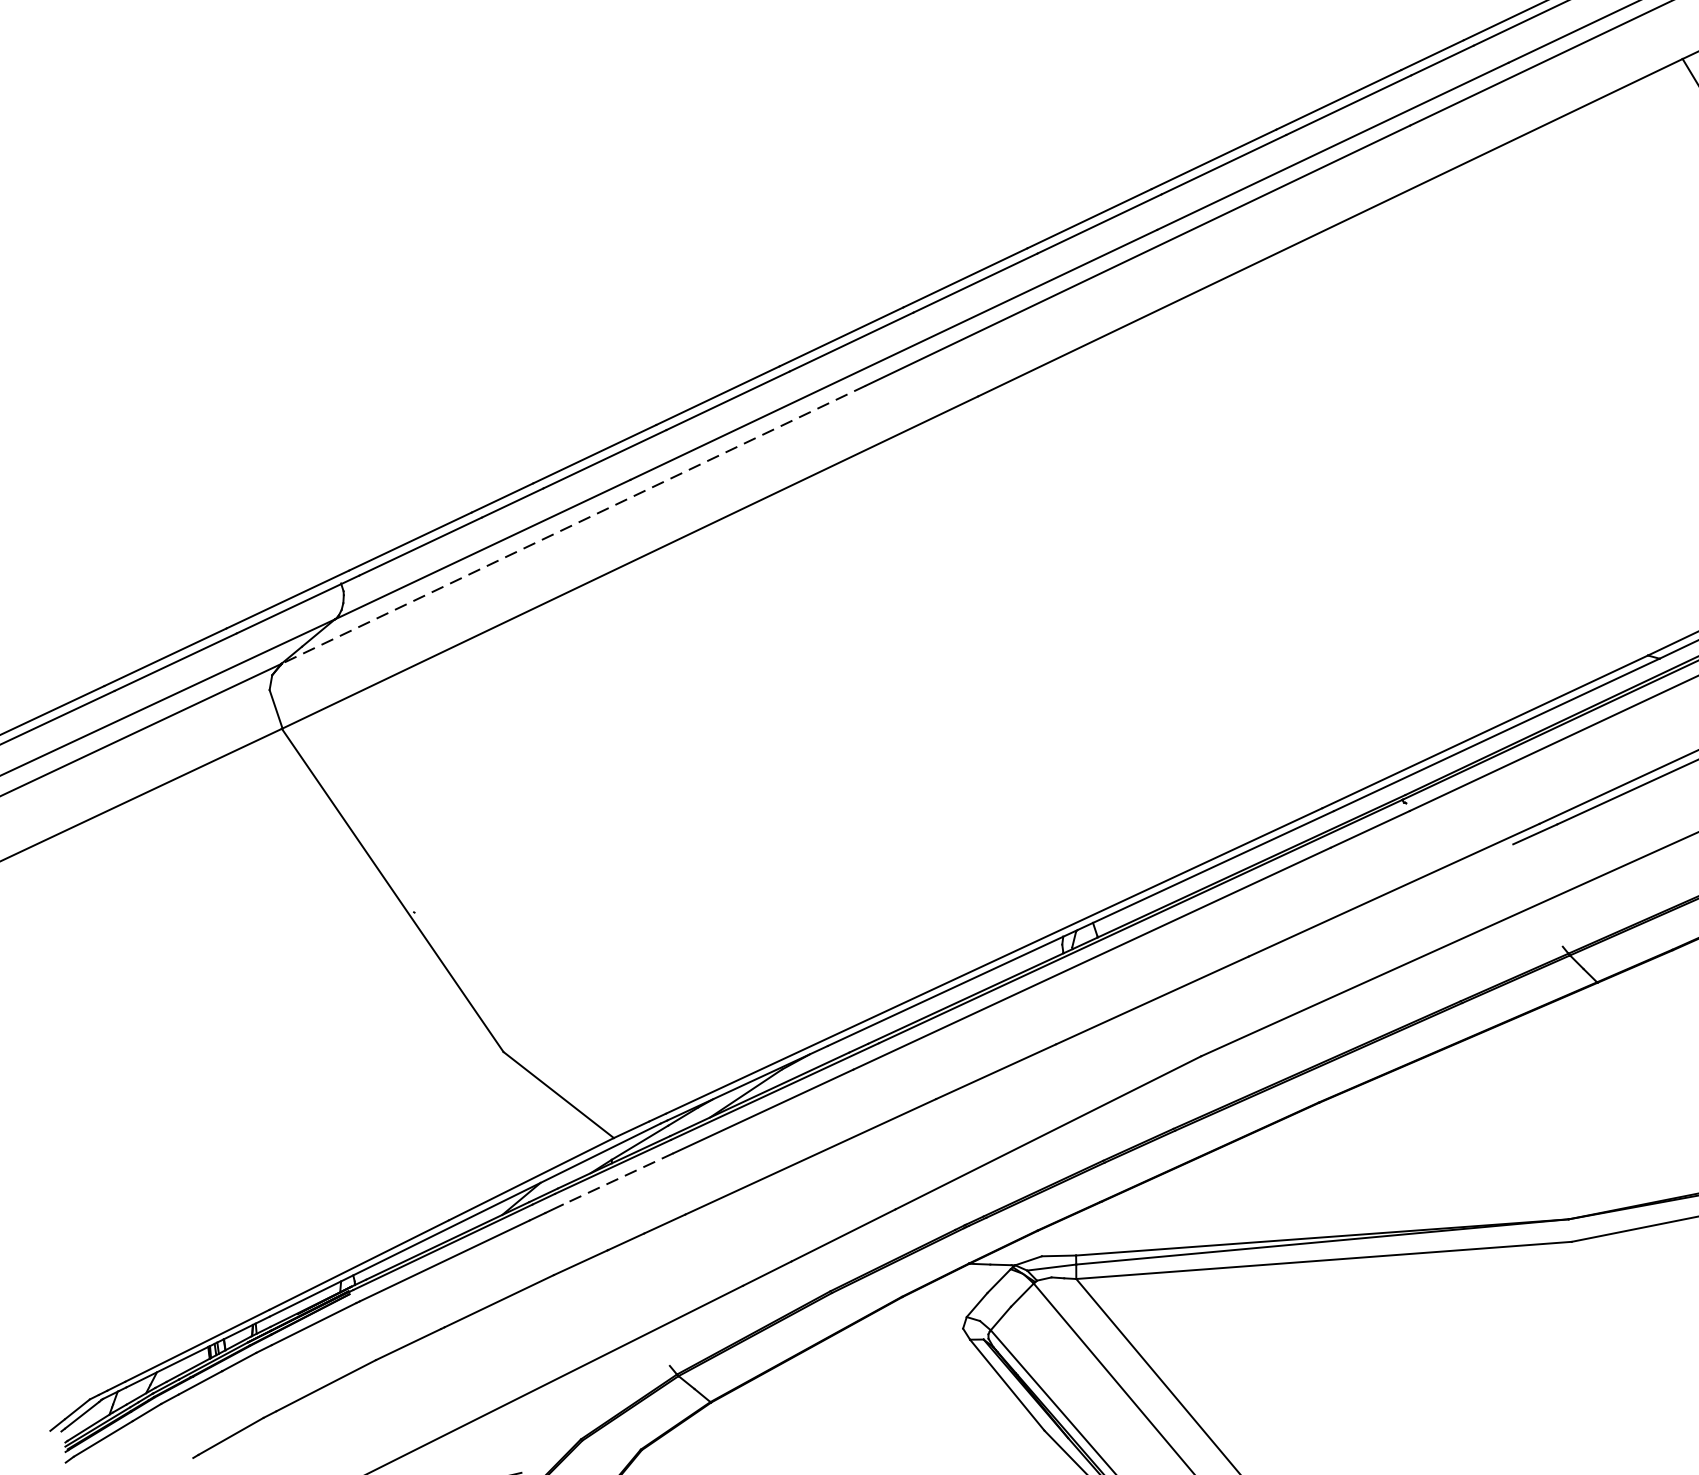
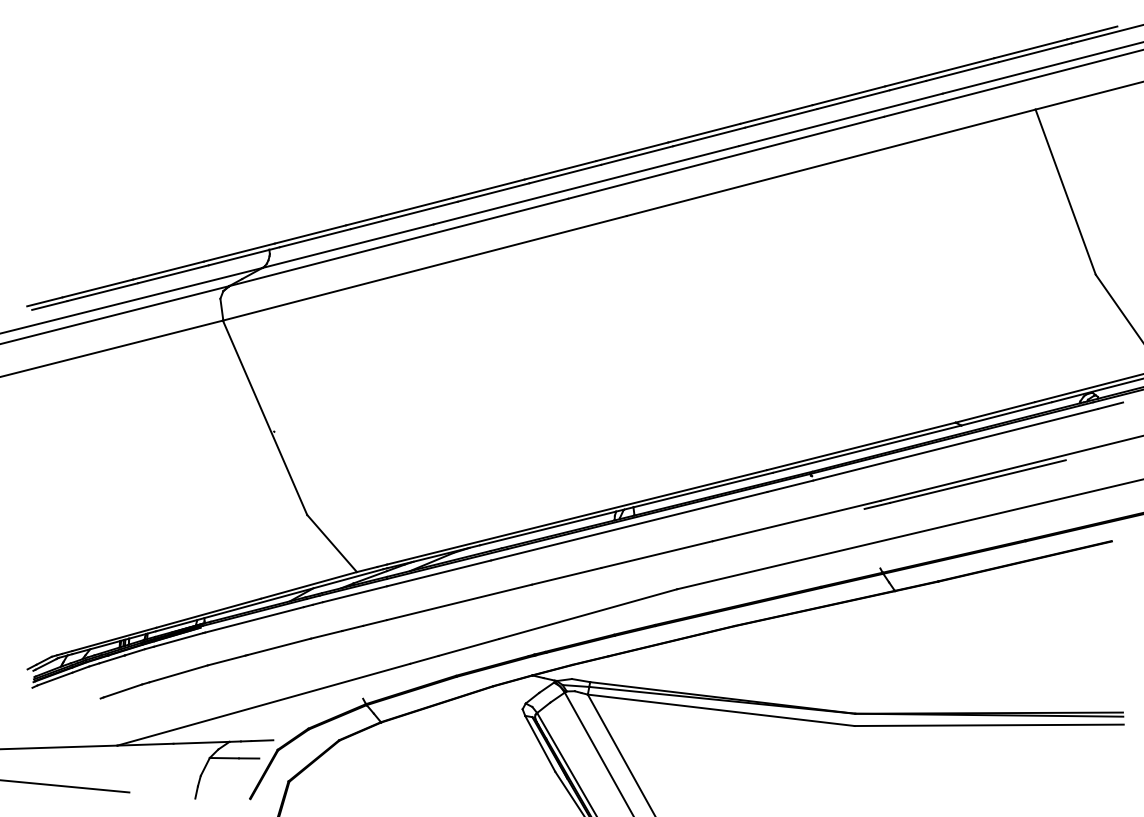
line: (574, 524) -> (399, 242), dashed -> solid
line: (617, 1179) -> (354, 594), dashed -> solid

